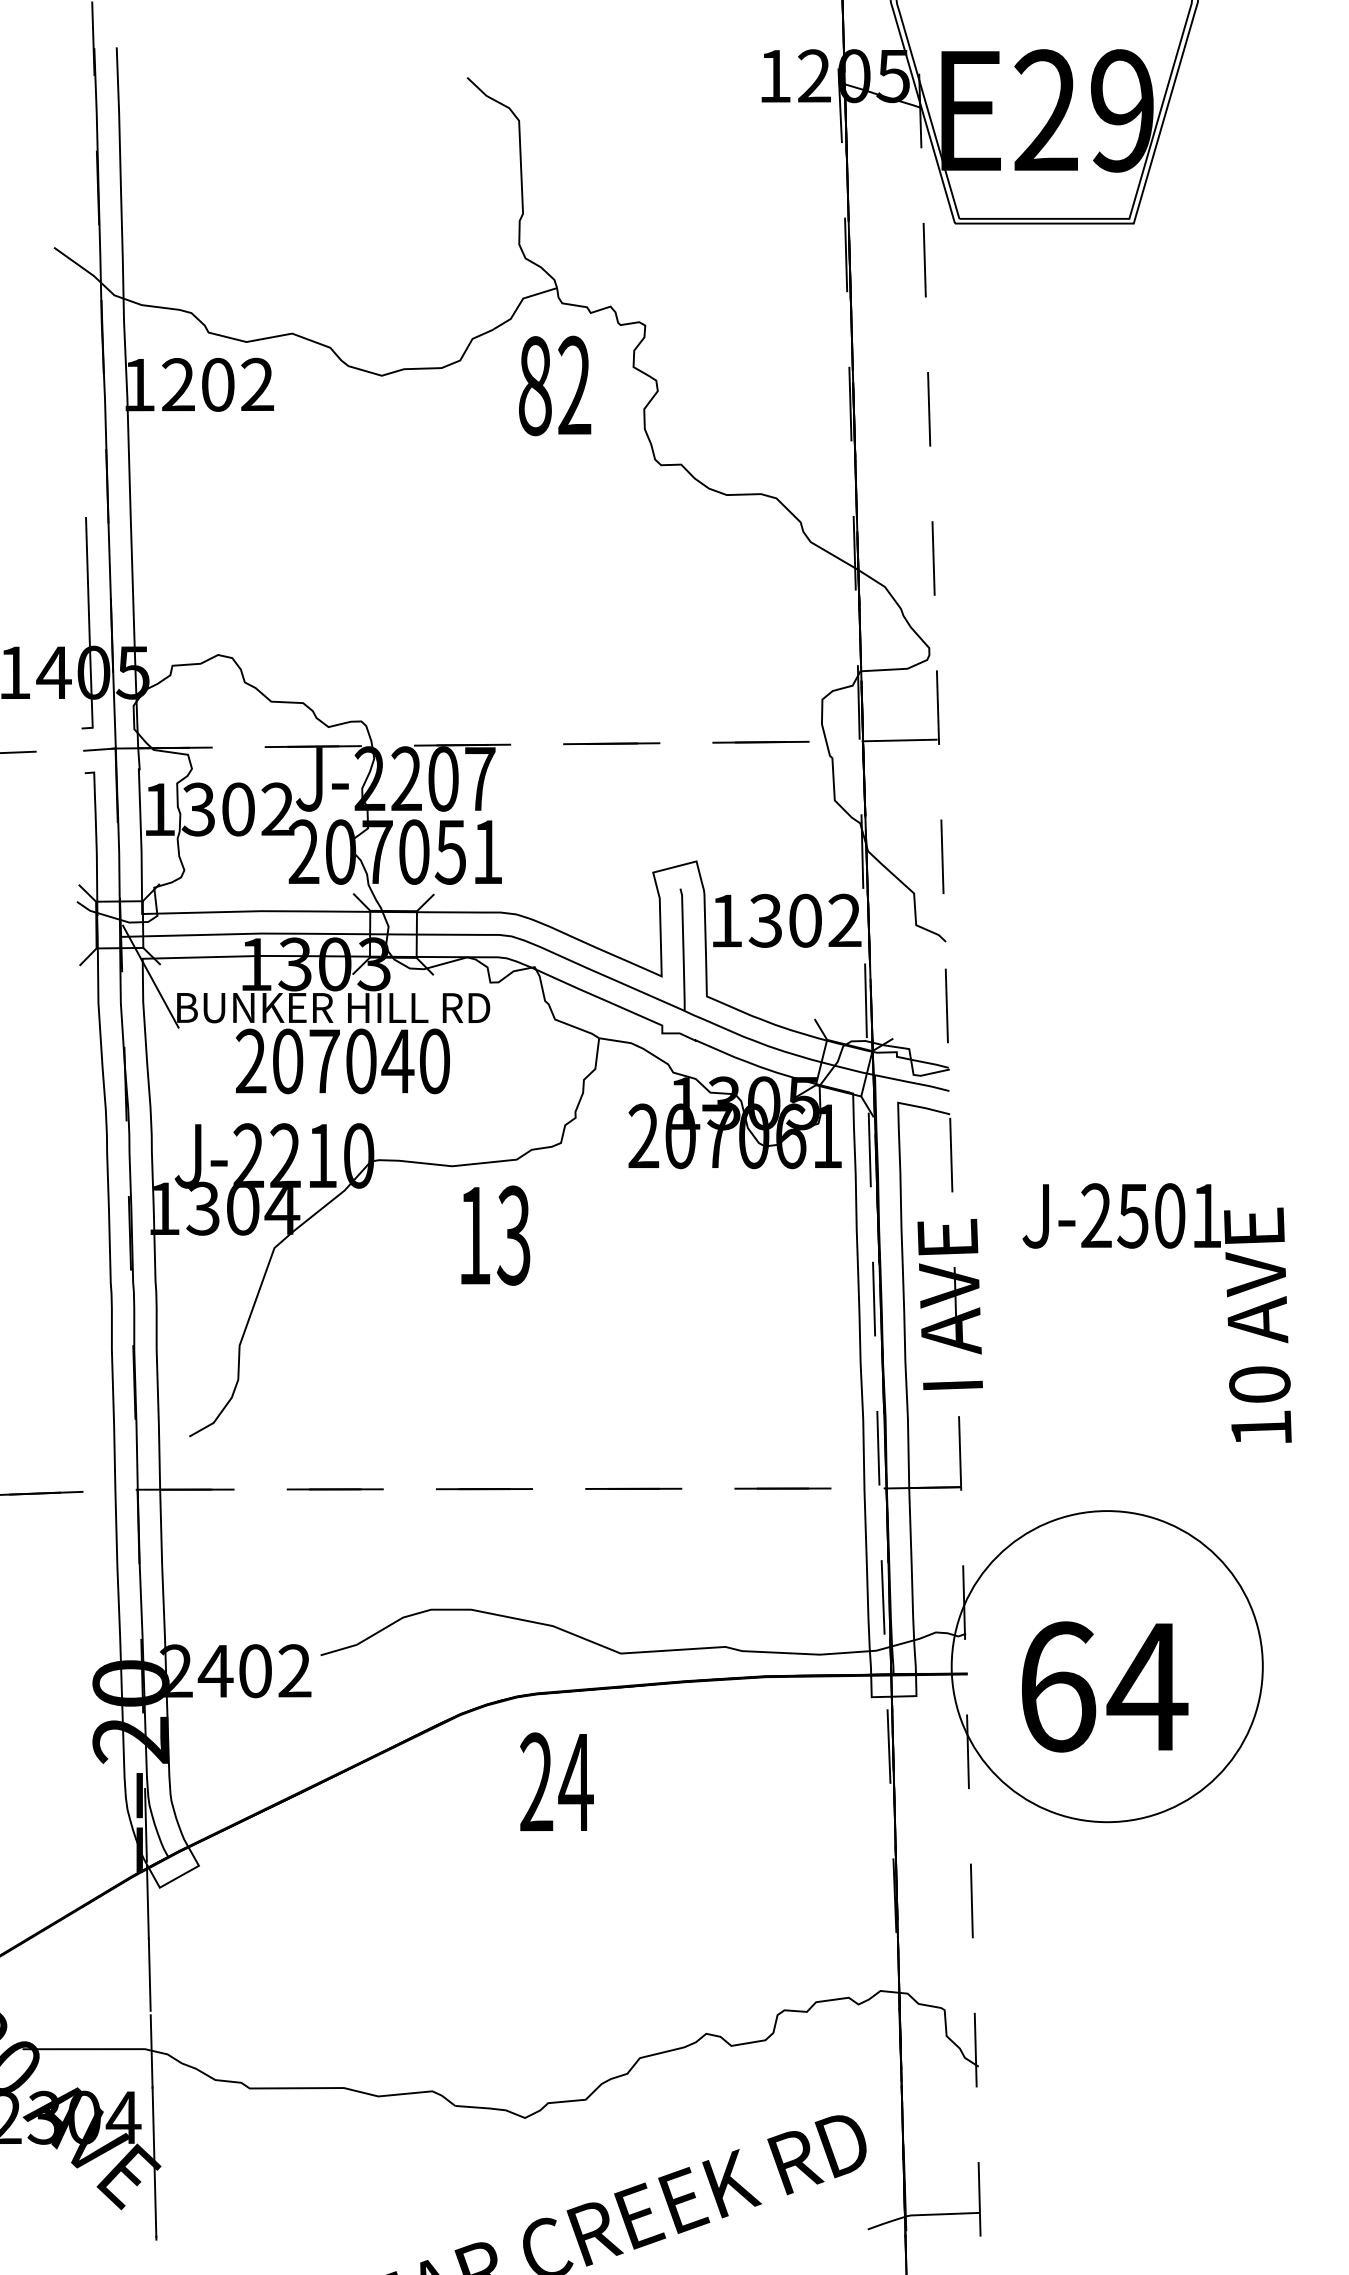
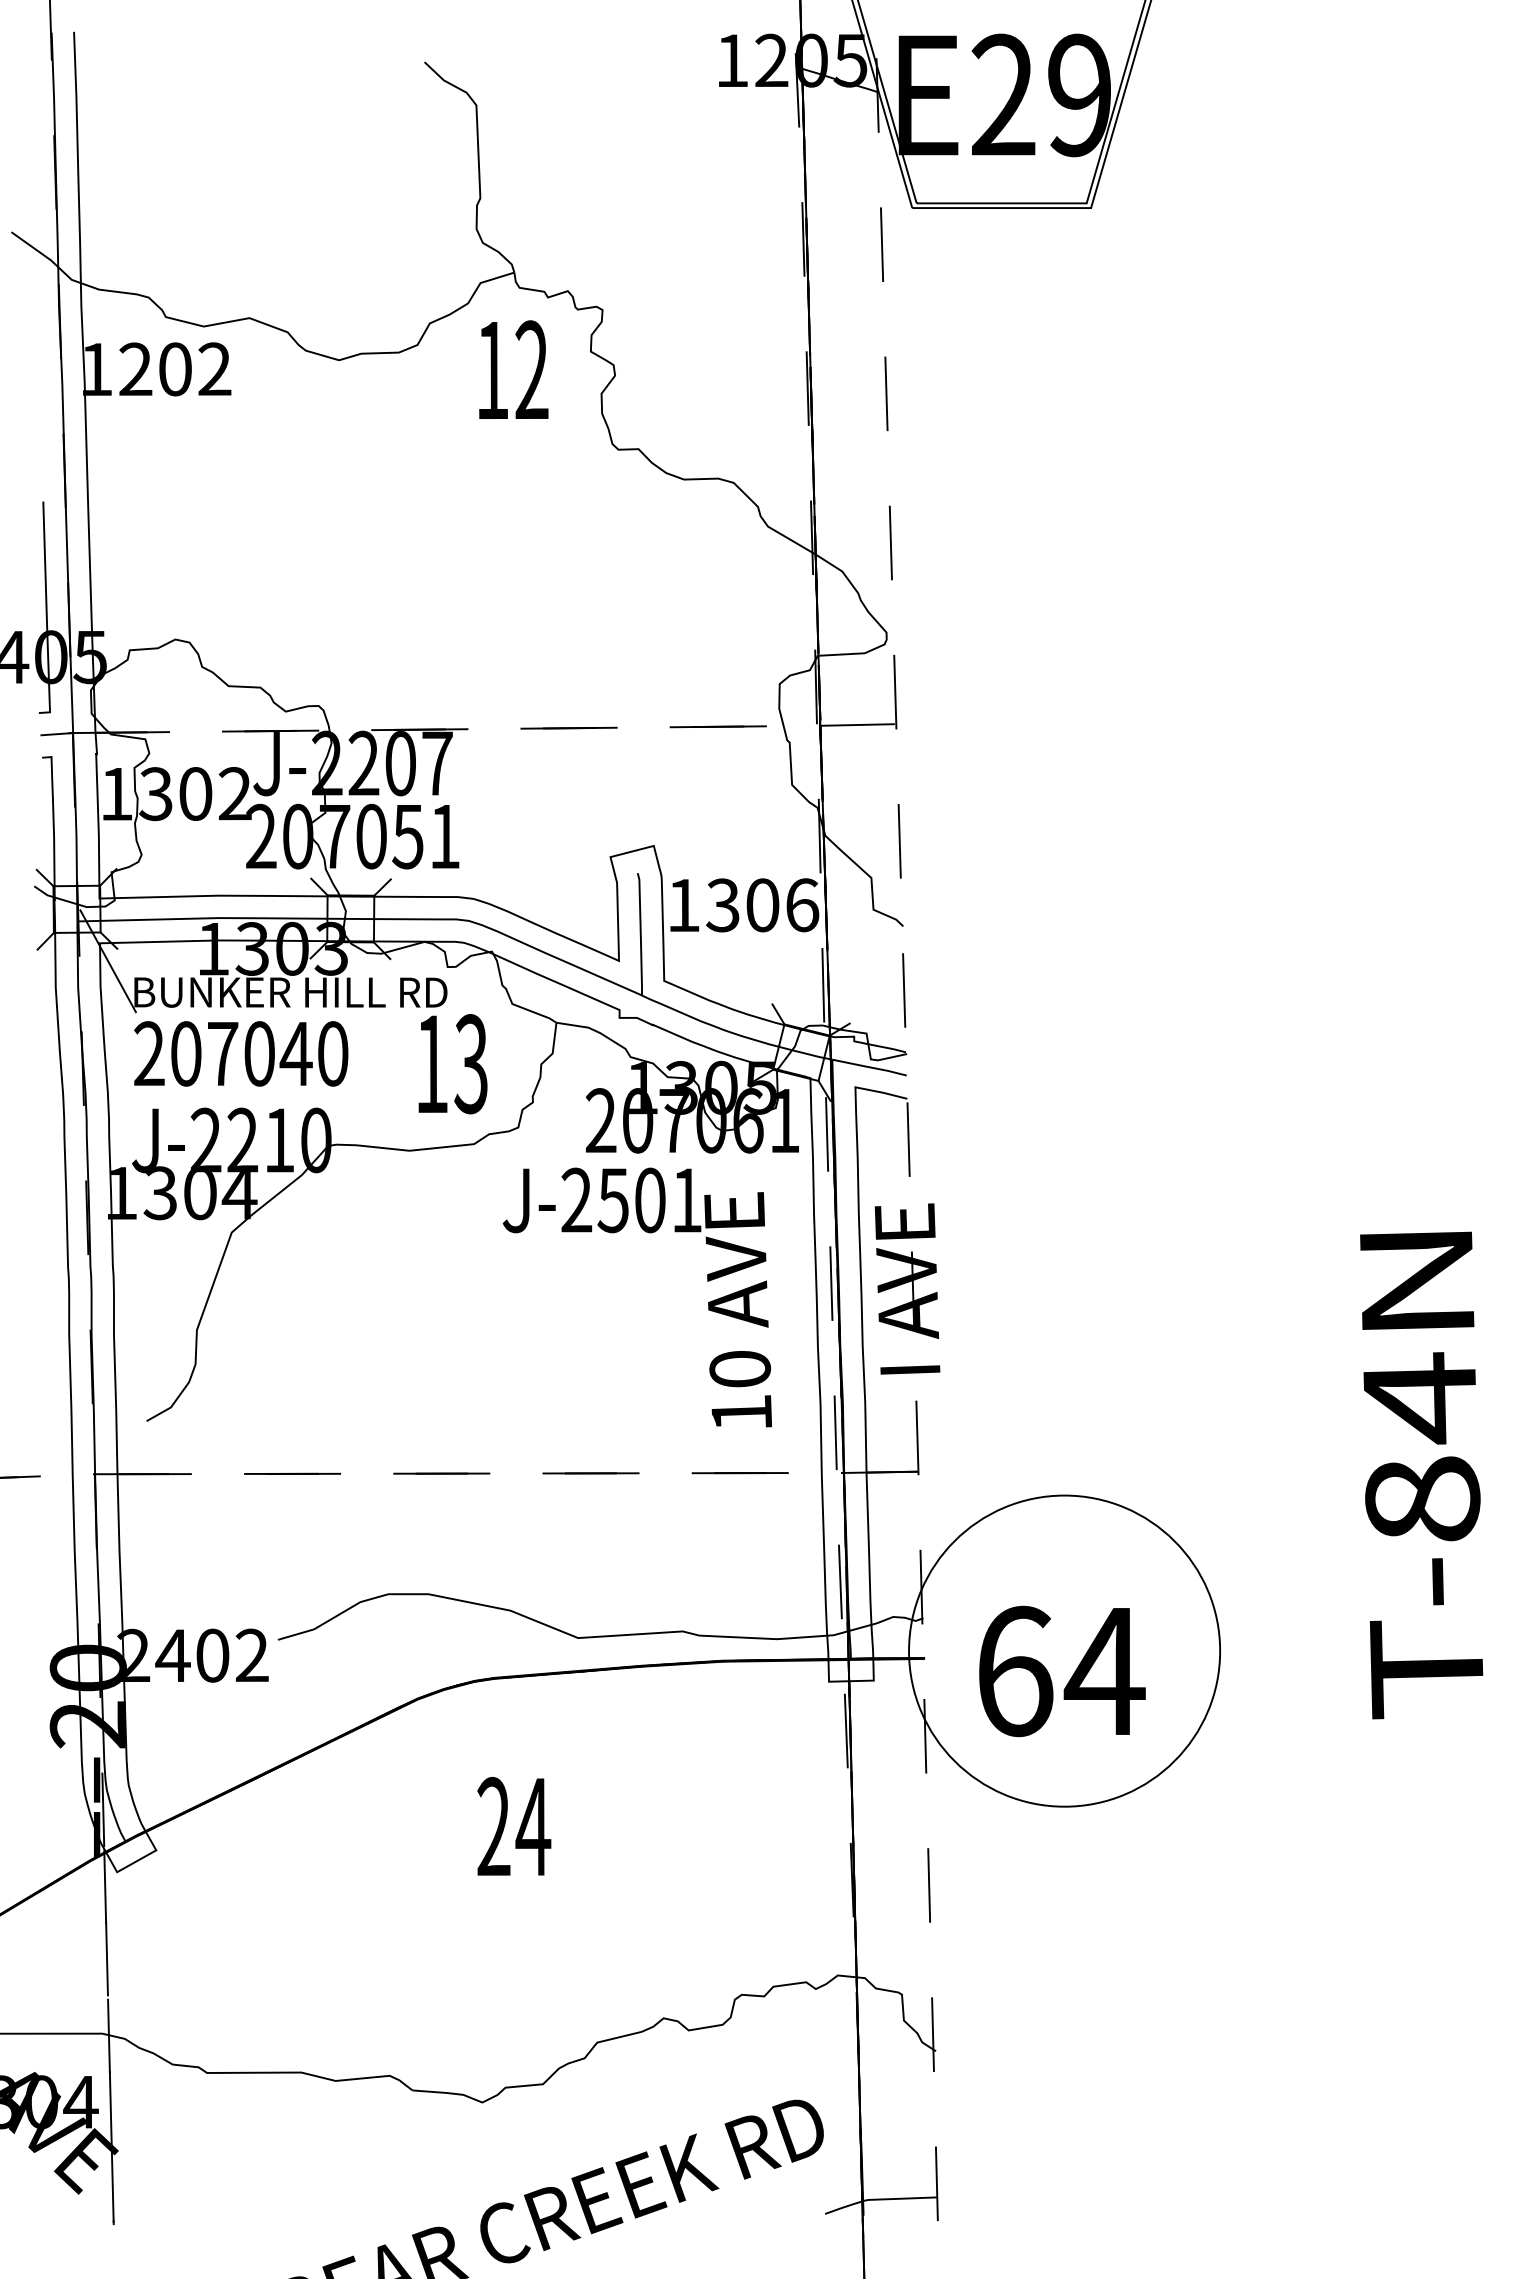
text: (535, 385) -> (492, 370), 82 -> 12
text: (845, 920) -> (802, 905), 1302 -> 1306
text: (343, 1060) -> (241, 1053), moved
text: (495, 1235) -> (452, 1064), moved
text: (1156, 1312) -> (636, 1297), moved
text: (557, 1781) -> (514, 1826), moved

